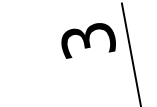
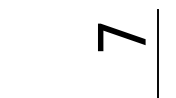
text: (87, 40) -> (121, 37), 3 -> 7

